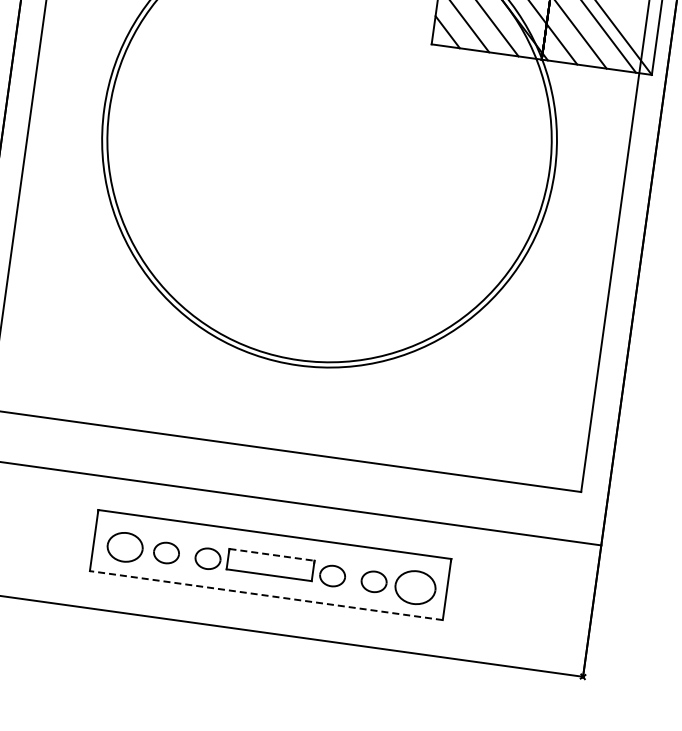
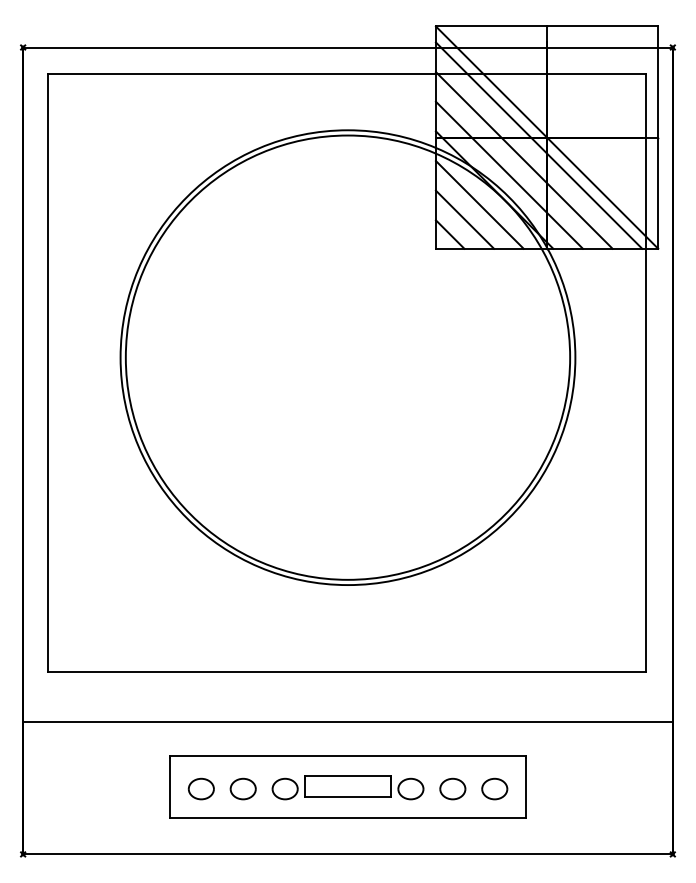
part: (124, 546) -> (200, 788), size x0.71
line: (271, 554) -> (347, 776), dashed -> solid
part: (415, 587) -> (494, 788), size x0.62
line: (265, 595) -> (347, 817), dashed -> solid

